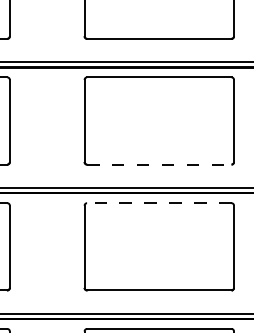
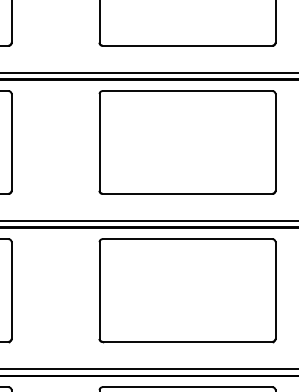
line: (159, 164) -> (187, 193), dashed -> solid
line: (158, 203) -> (186, 239), dashed -> solid

